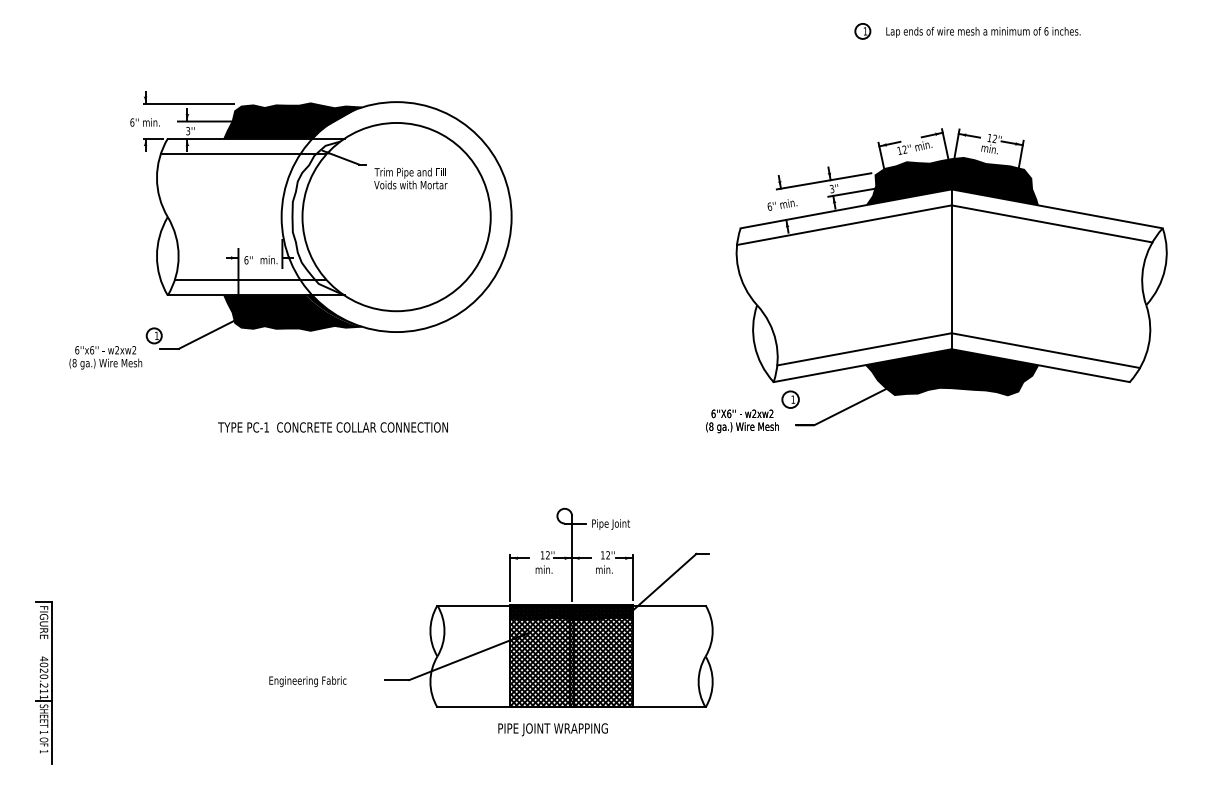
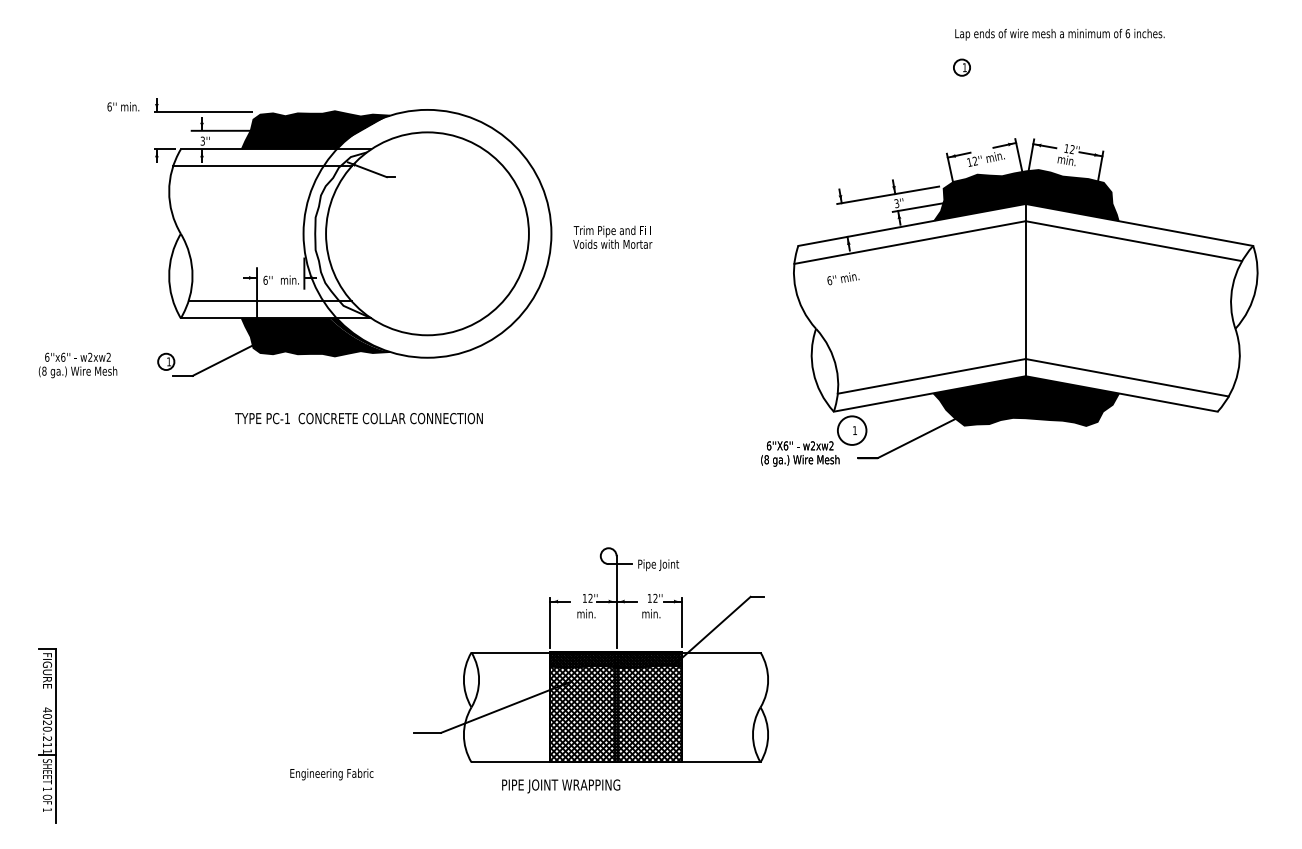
part: (862, 31) -> (961, 67), moved
text: (145, 122) -> (123, 106), moved
text: (410, 177) -> (612, 236), moved
text: (782, 204) -> (843, 278), moved
text: (105, 357) -> (77, 365), moved
circle: (790, 399) -> (852, 430), size x1.6
text: (332, 427) -> (358, 418), moved
text: (307, 681) -> (331, 774), moved
text: (553, 729) -> (561, 786), moved

